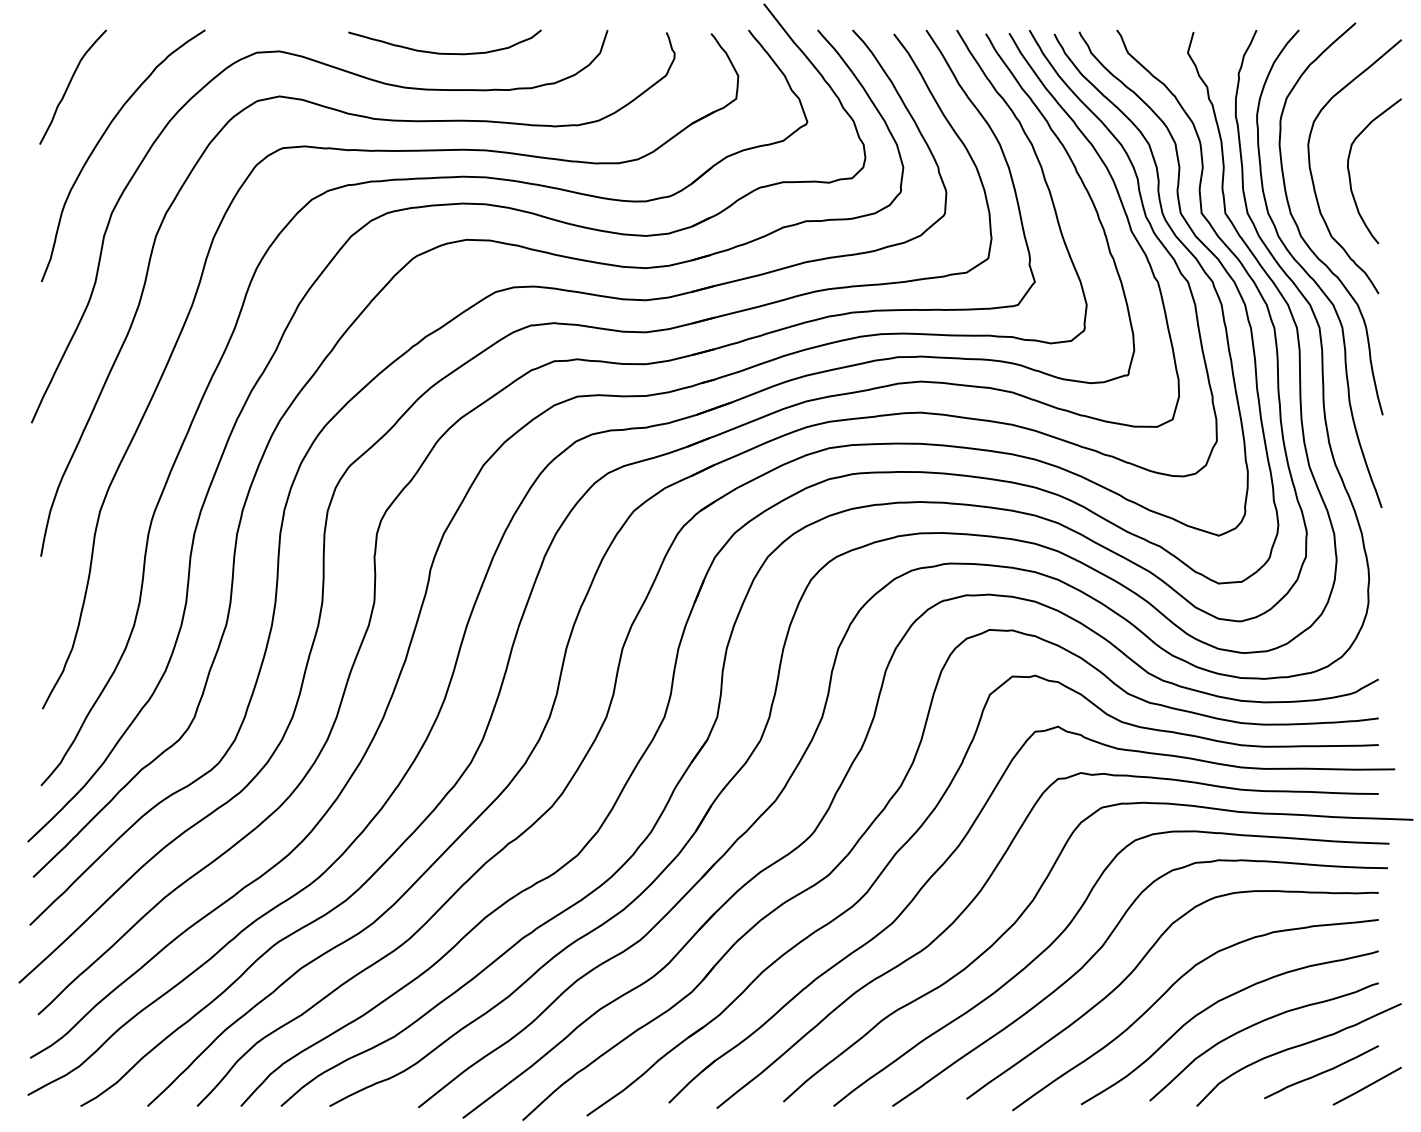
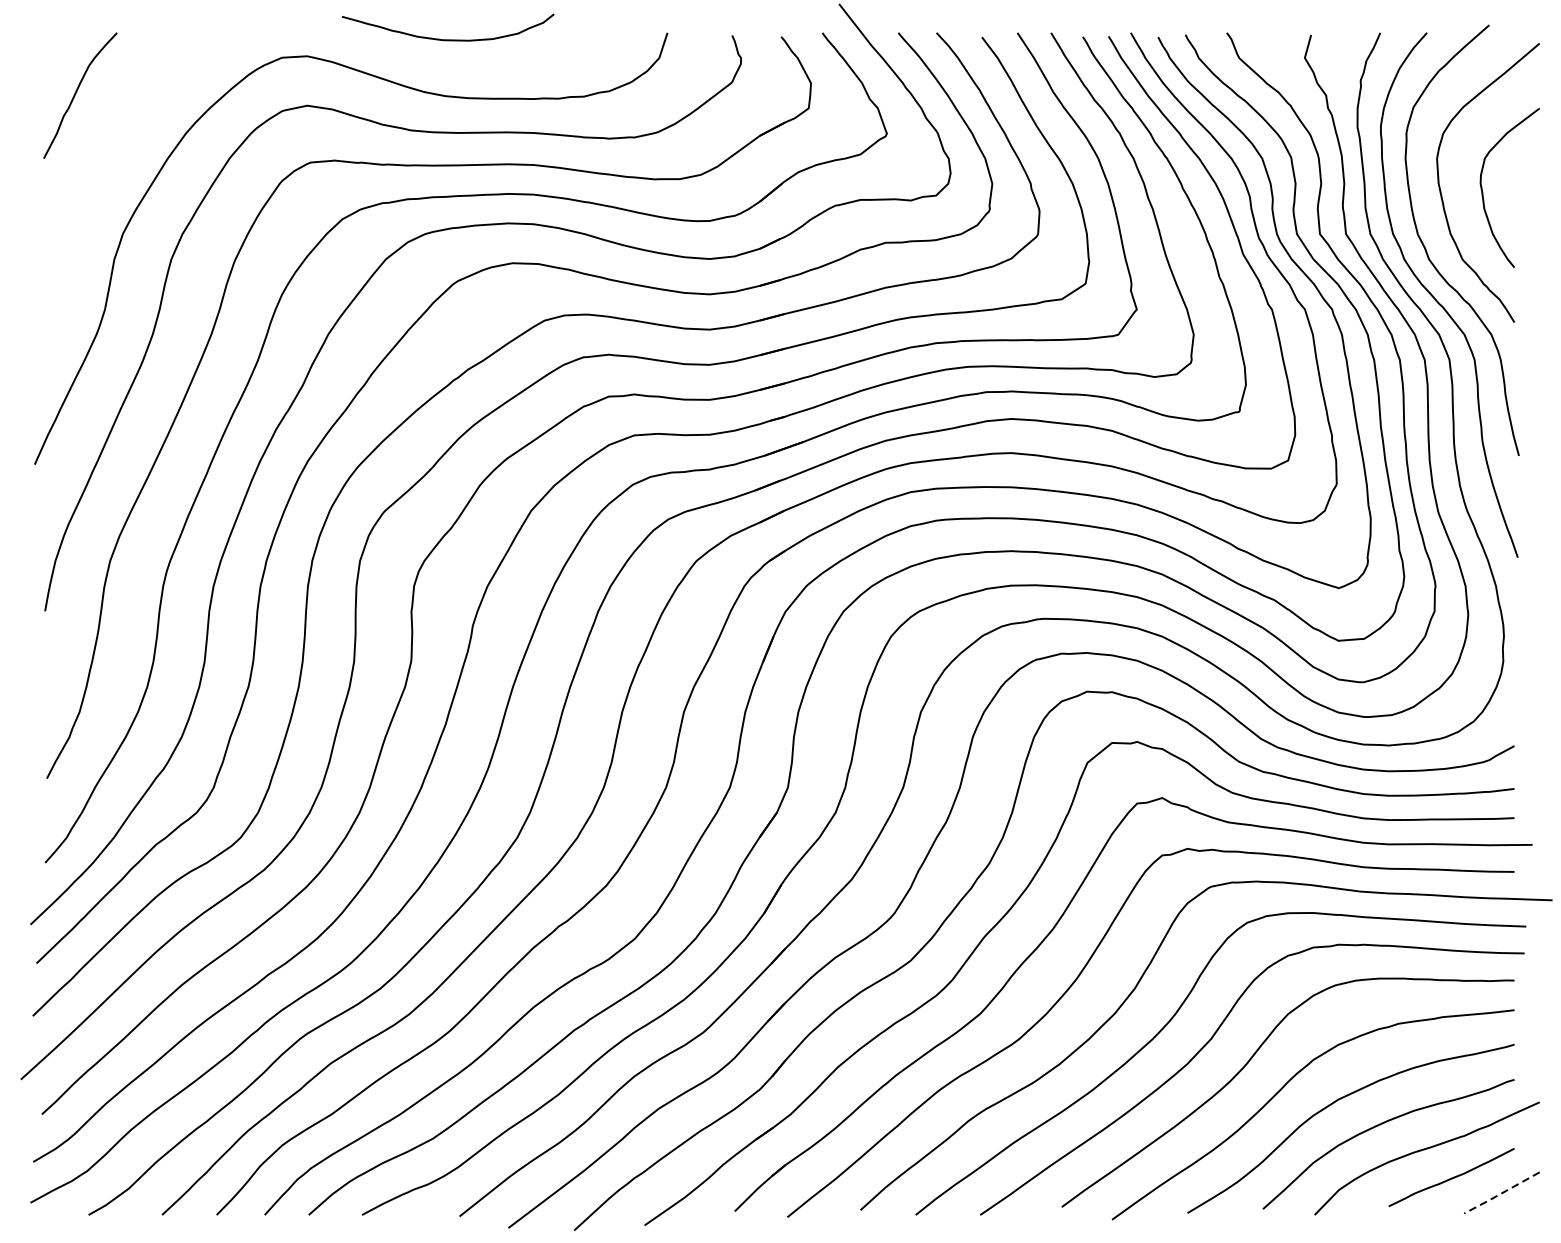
curve: (443, 52) -> (446, 38), moved
curve: (101, 139) -> (111, 153), removed
line: (1367, 1086) -> (1502, 1193), solid -> dashed

